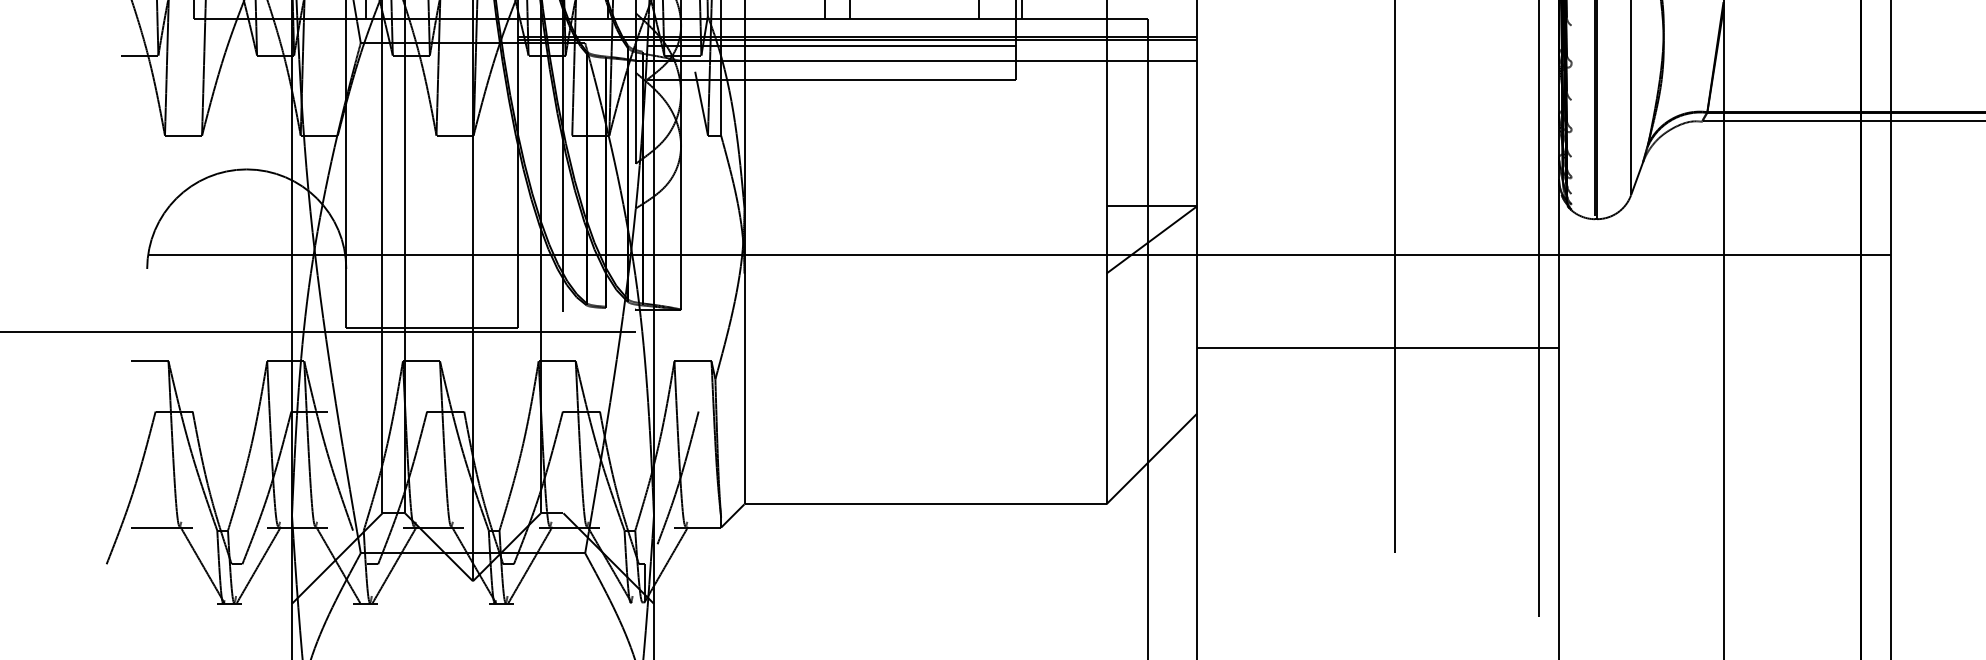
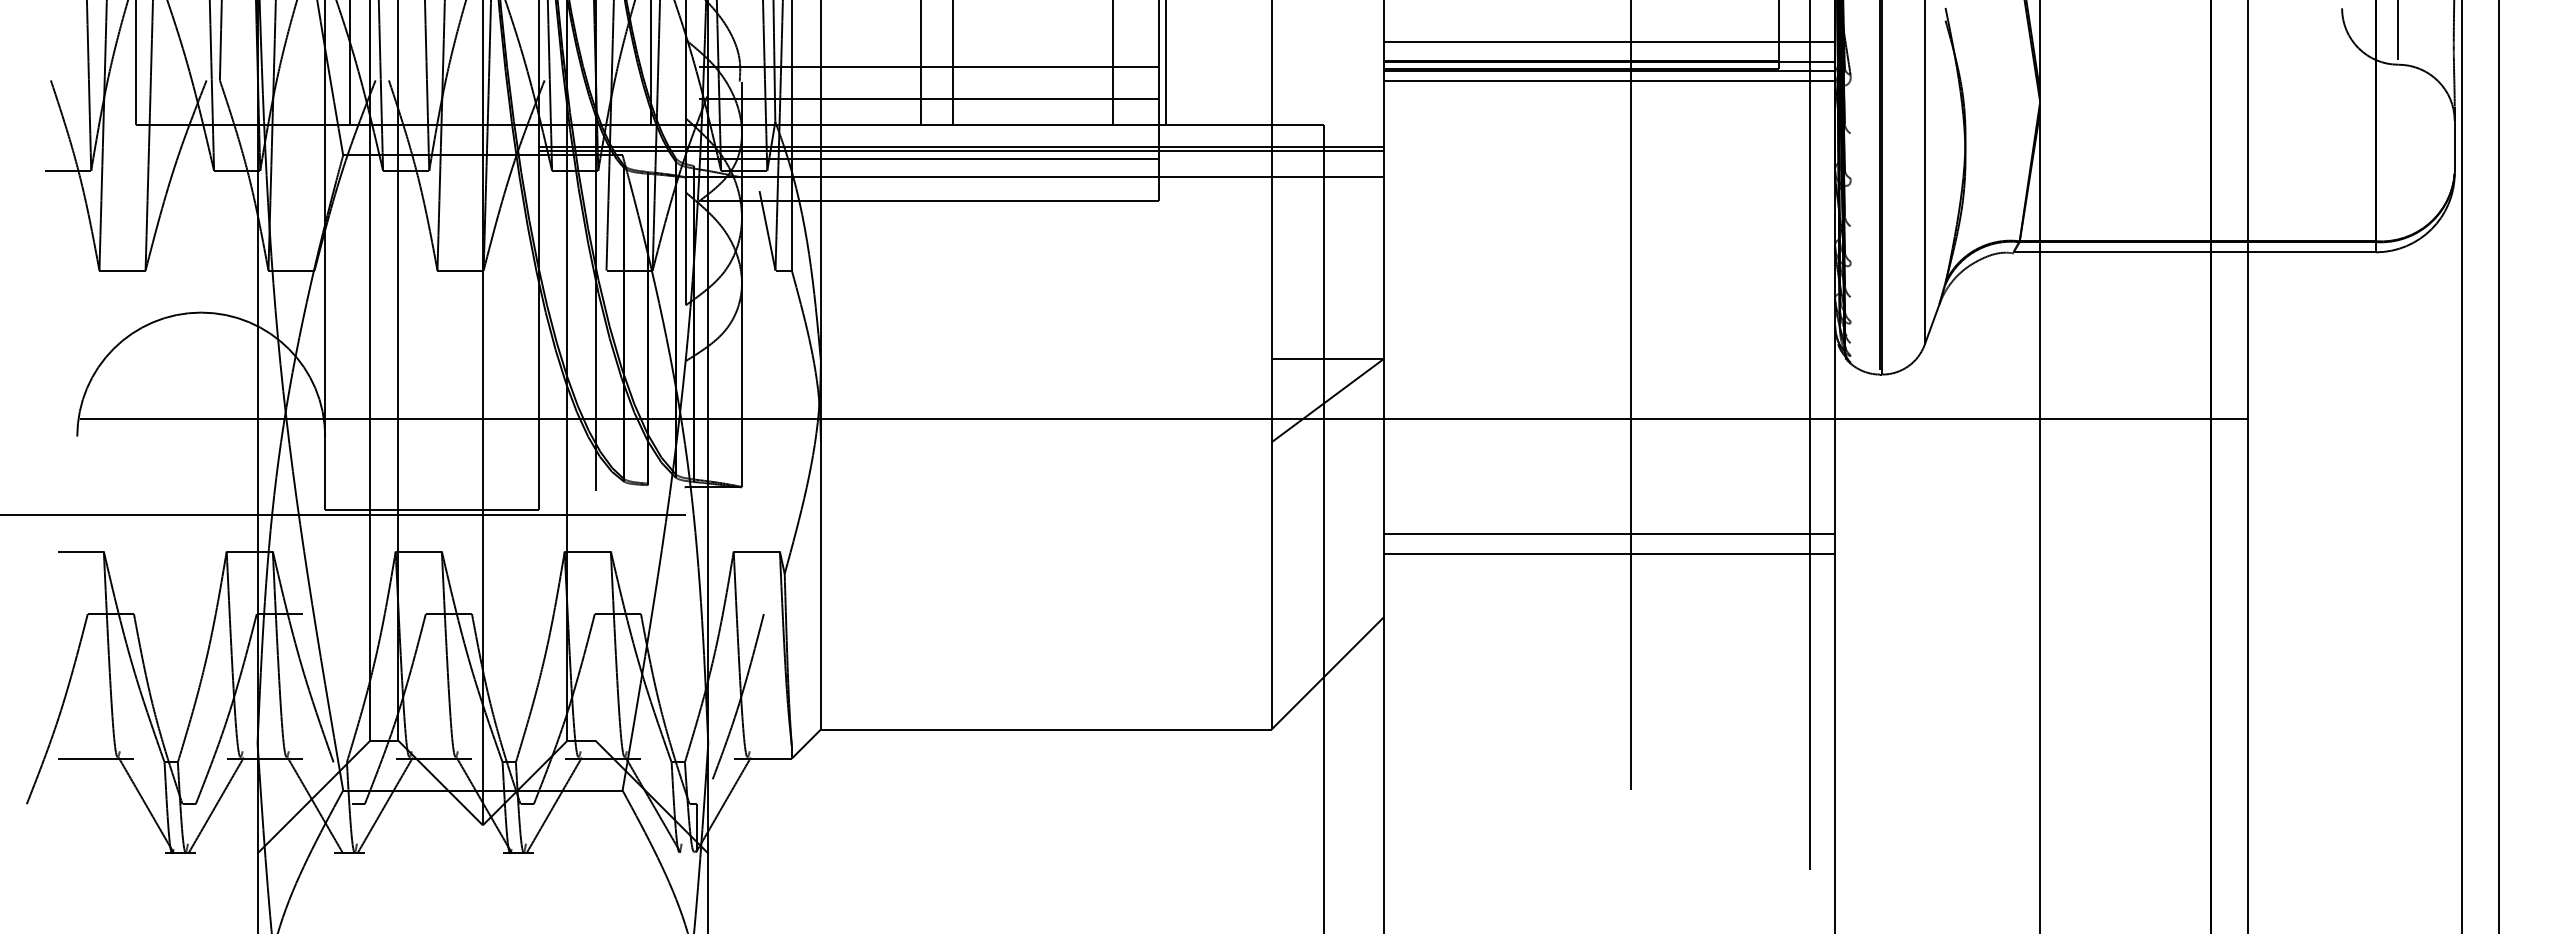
line: (1377, 363) -> (1609, 554), added

